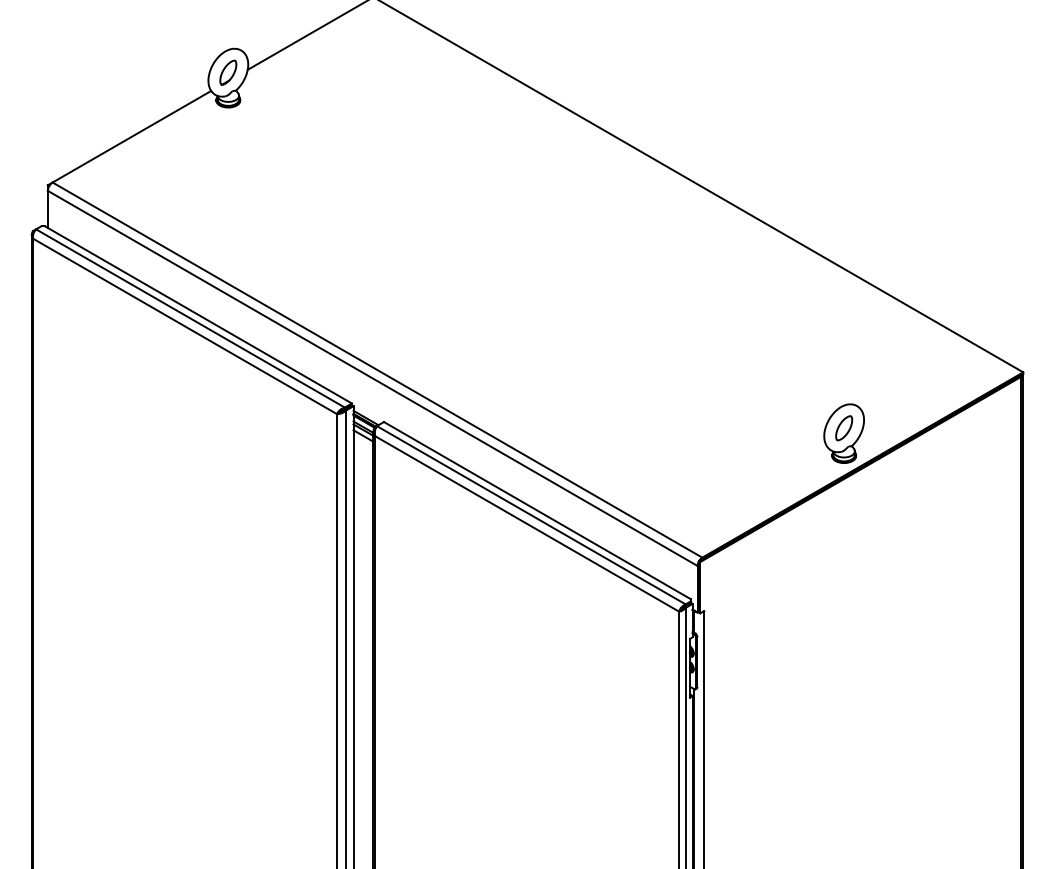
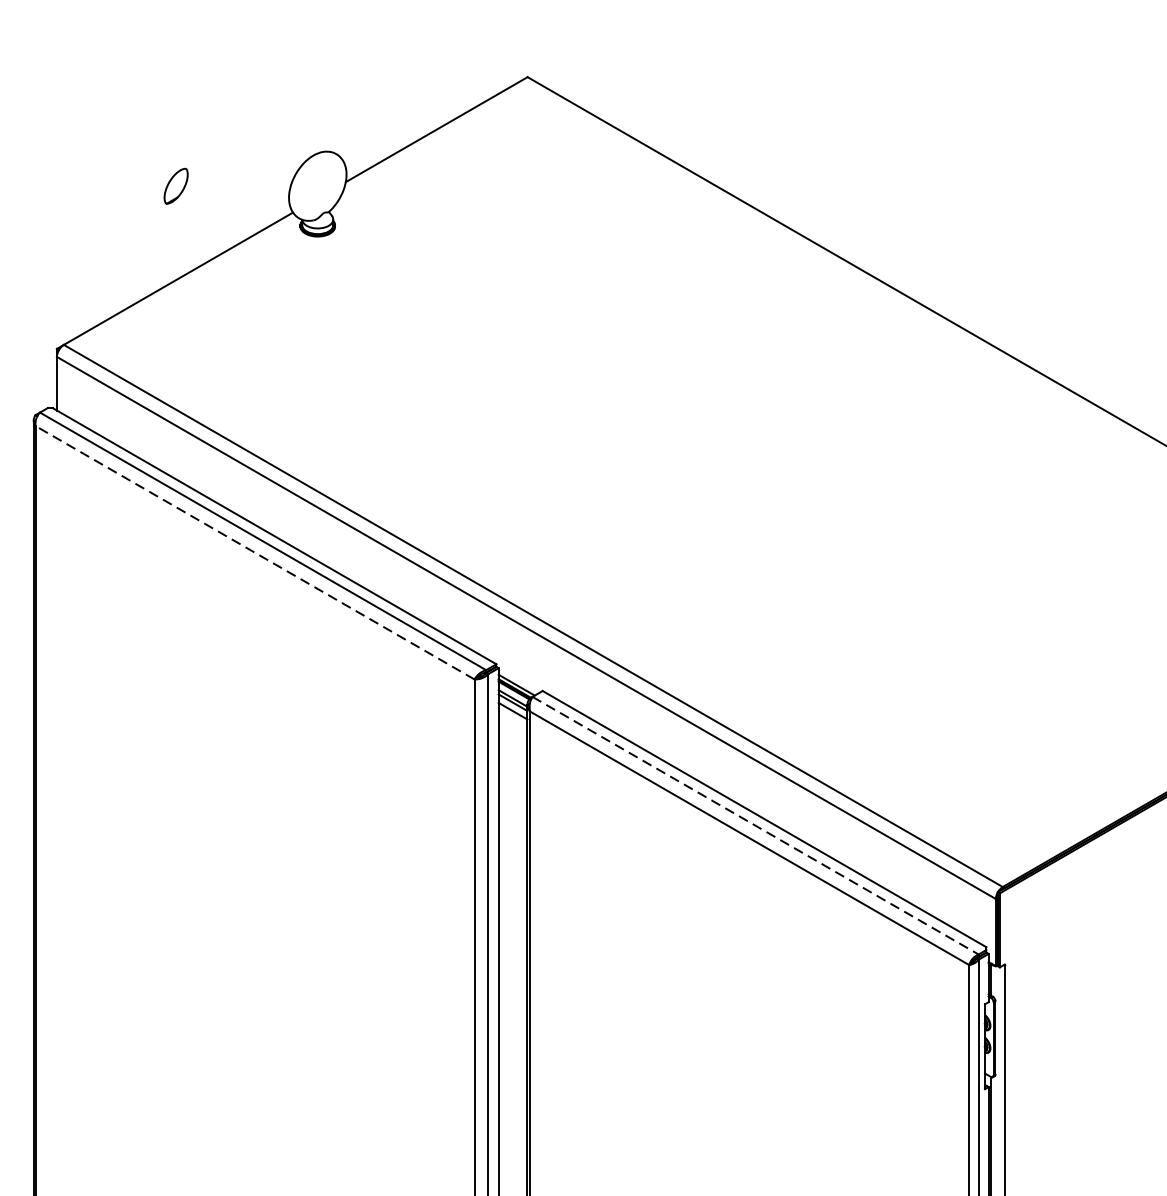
part: (228, 72) -> (176, 185), moved
line: (184, 326) -> (254, 552), solid -> dashed
line: (531, 515) -> (755, 826), solid -> dashed

